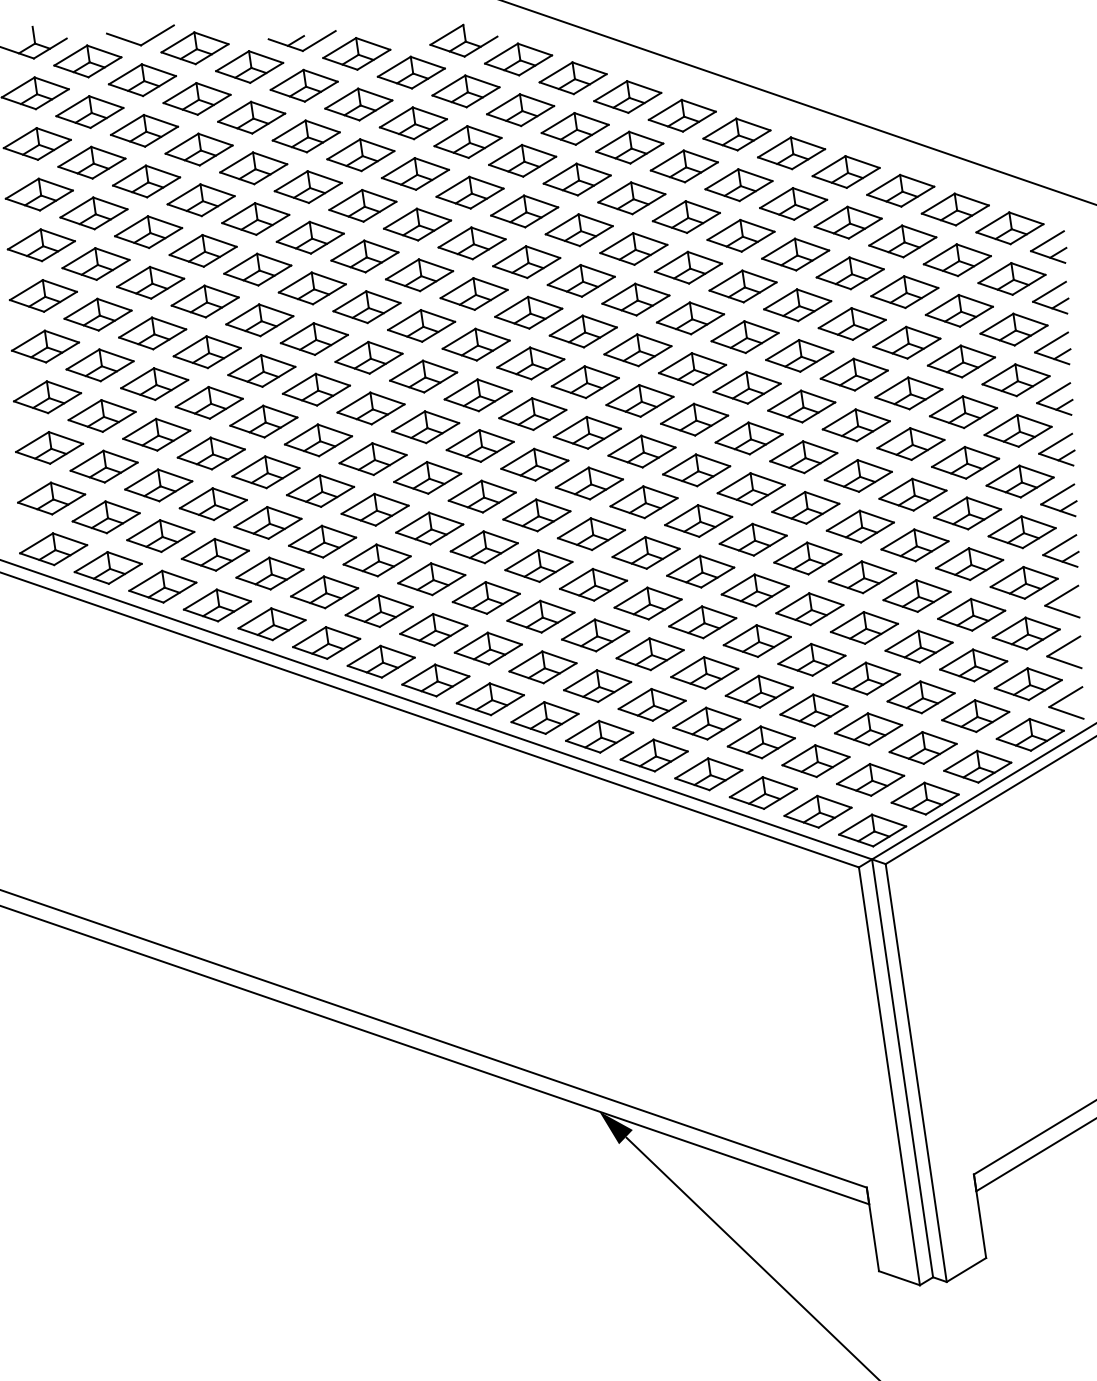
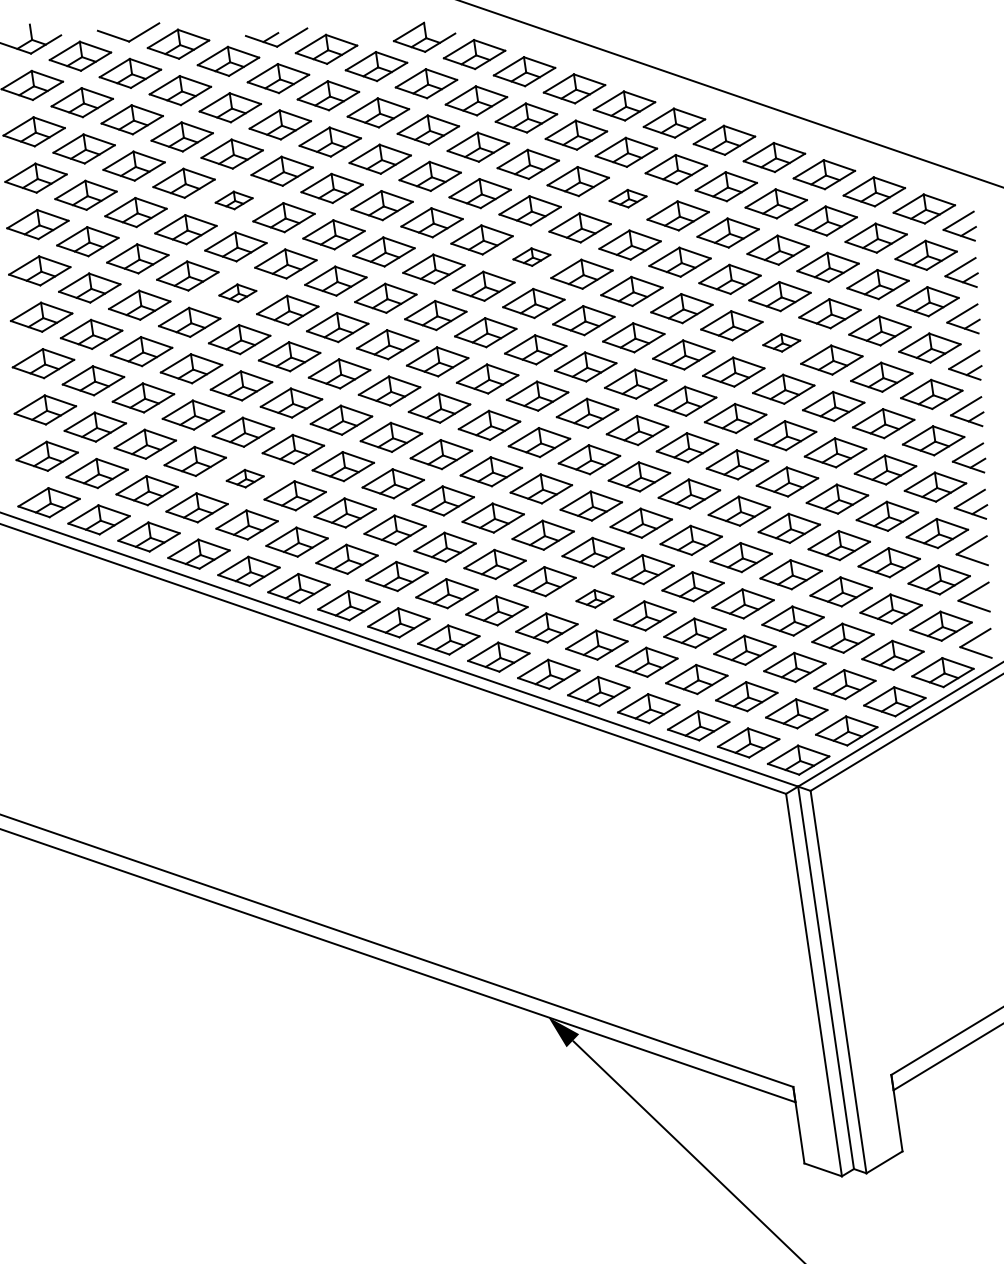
part: (685, 216) -> (627, 198), size x0.6
part: (255, 218) -> (233, 200), size x0.6
part: (580, 280) -> (531, 256), size x0.6
part: (259, 320) -> (237, 293), size x0.6
part: (853, 374) -> (781, 342), size x0.6
part: (267, 522) -> (244, 478), size x0.6
part: (649, 654) -> (594, 599), size x0.6

